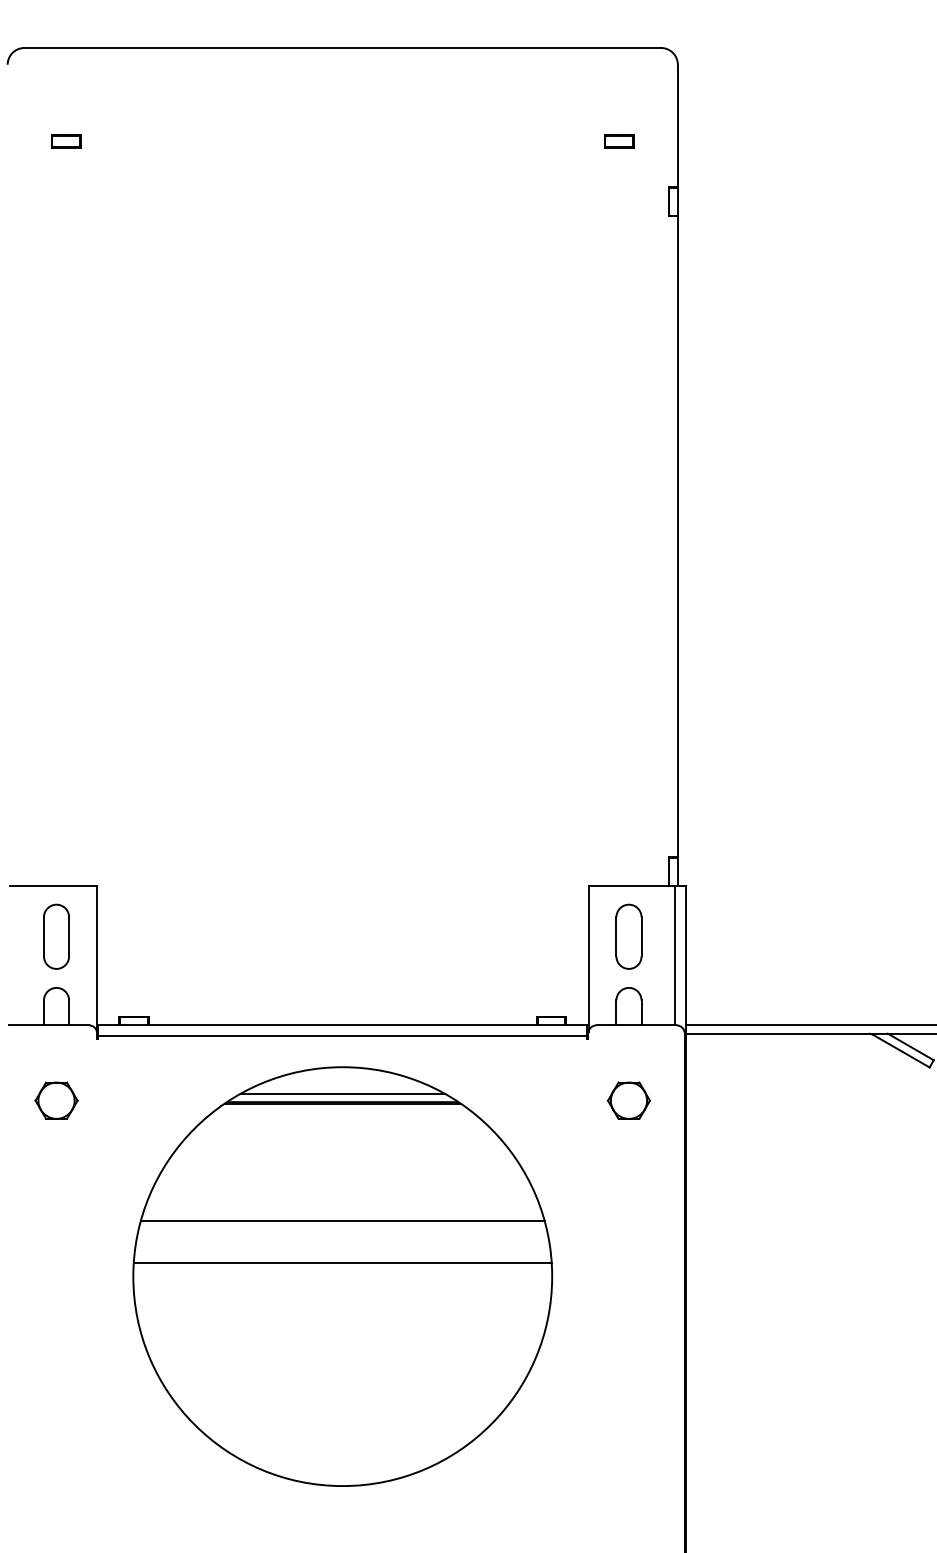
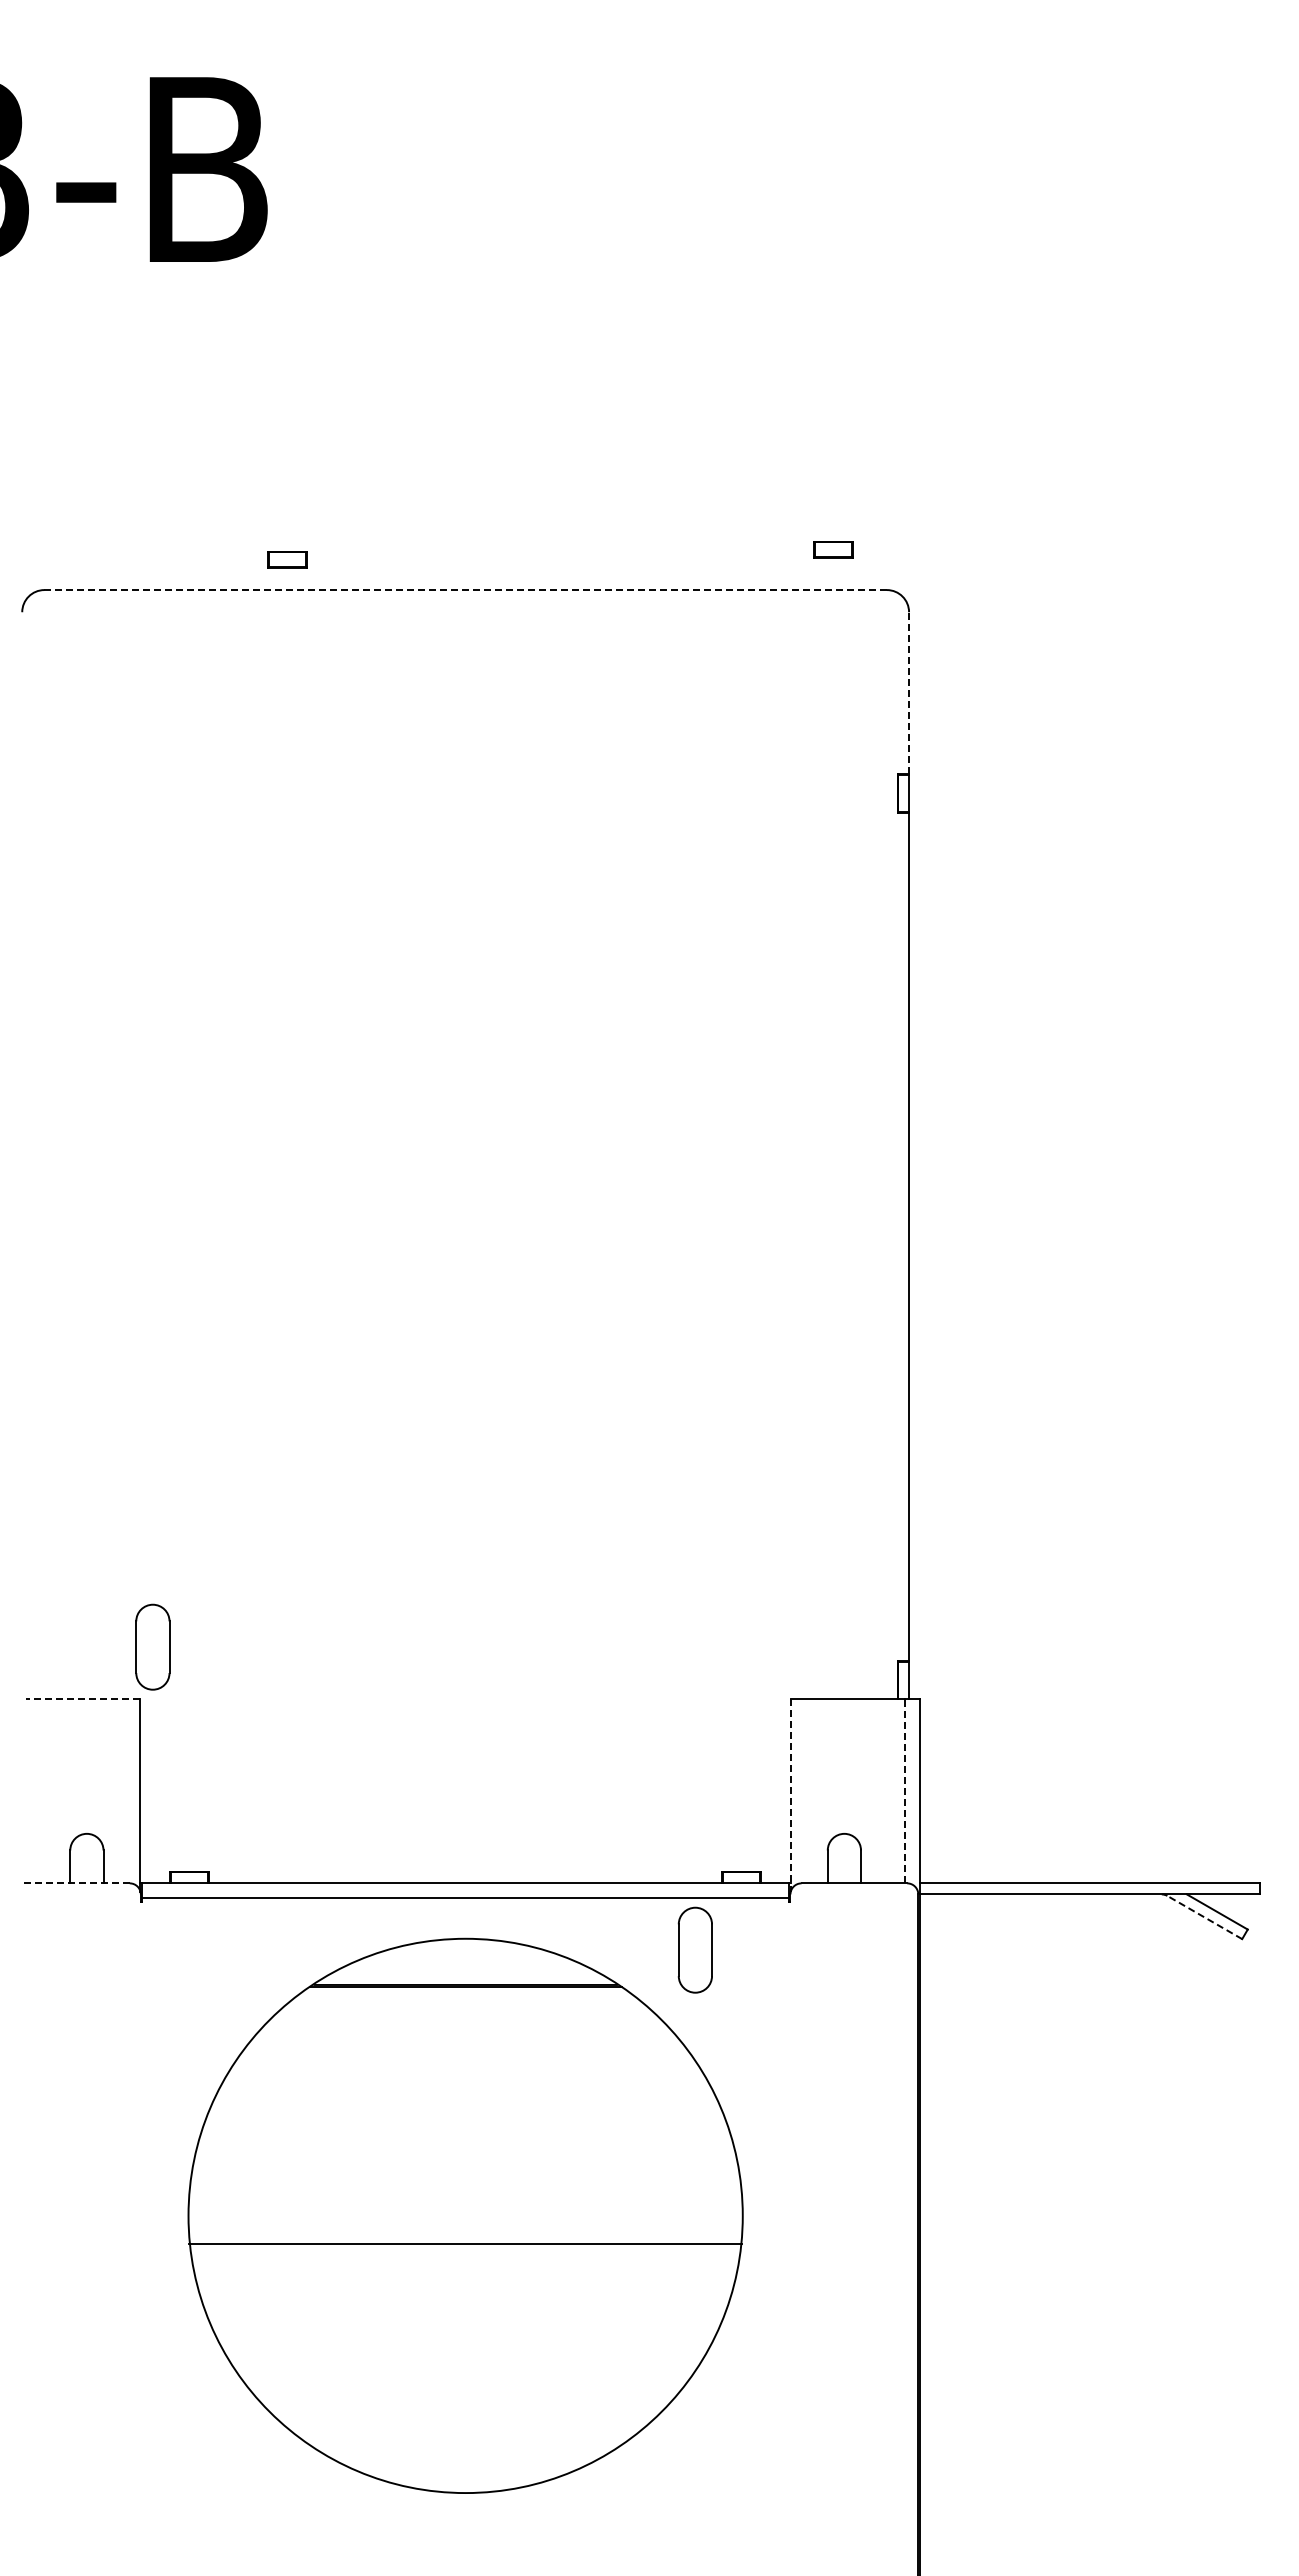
line: (342, 48) -> (465, 590), solid -> dashed
line: (678, 126) -> (909, 693), solid -> dashed
part: (66, 141) -> (287, 559), moved
part: (619, 141) -> (833, 549), moved
line: (53, 885) -> (82, 1698), solid -> dashed
part: (56, 936) -> (152, 1646), moved
part: (628, 936) -> (694, 1949), moved
line: (675, 955) -> (905, 1790), solid -> dashed
line: (588, 958) -> (790, 1795), solid -> dashed
line: (48, 1025) -> (76, 1883), solid -> dashed
line: (901, 1051) -> (1204, 1917), solid -> dashed
line: (342, 1093) -> (465, 1973), removed
part: (56, 1101) -> (86, 1983), removed
part: (629, 1101) -> (844, 1983), removed
line: (342, 1221) -> (465, 2142), removed
line: (342, 1262) -> (465, 2244), moved

